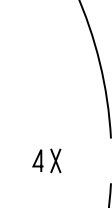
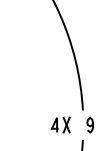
part: (46, 159) -> (60, 124), moved

